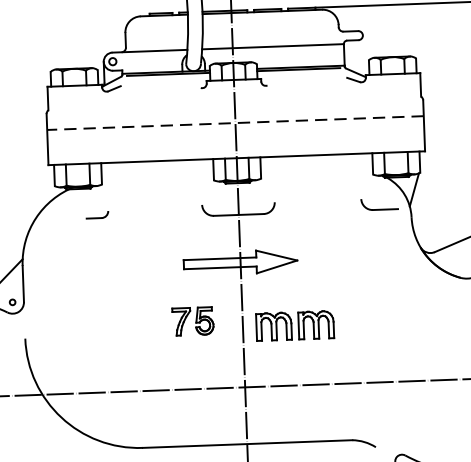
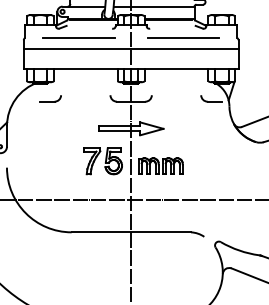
line: (326, 98) -> (183, 37), added
line: (142, 105) -> (78, 37), added
line: (234, 123) -> (130, 49), dashed -> solid
part: (97, 214) -> (50, 98), size x1.67
part: (192, 321) -> (102, 161), size x1.67

